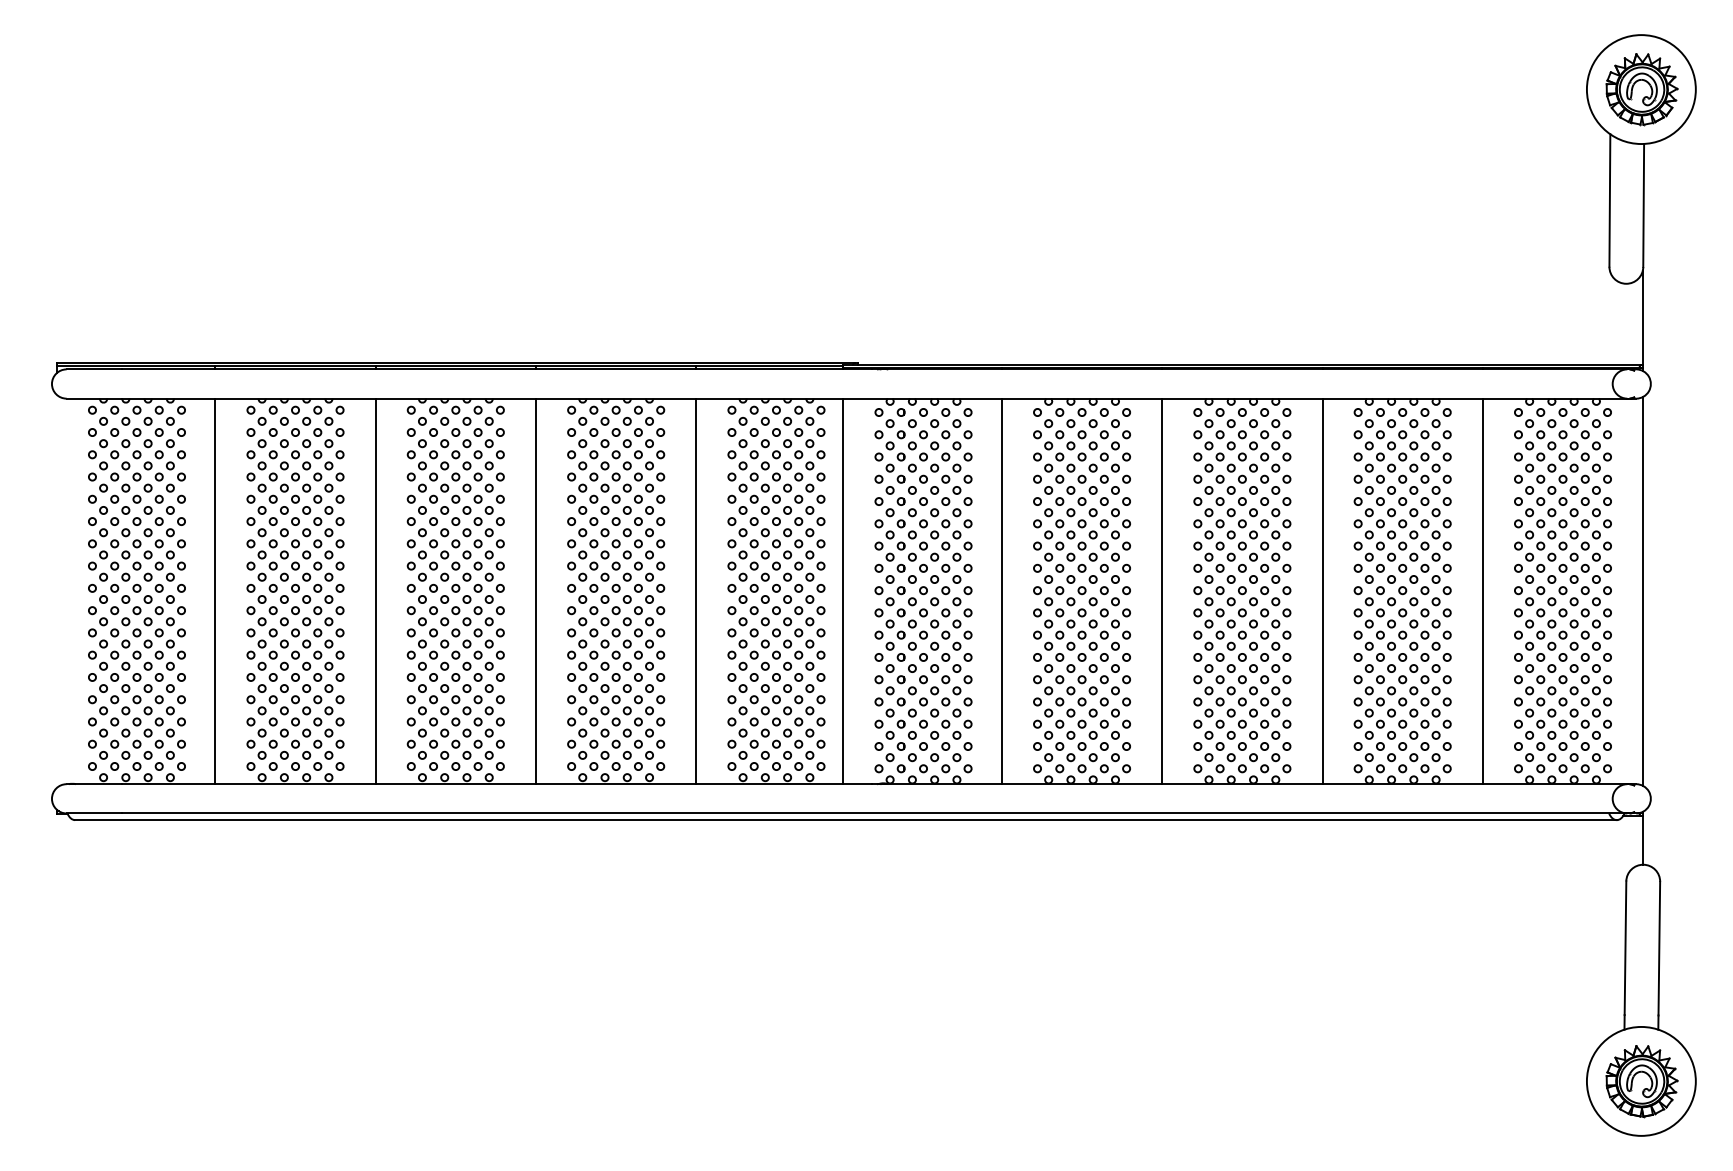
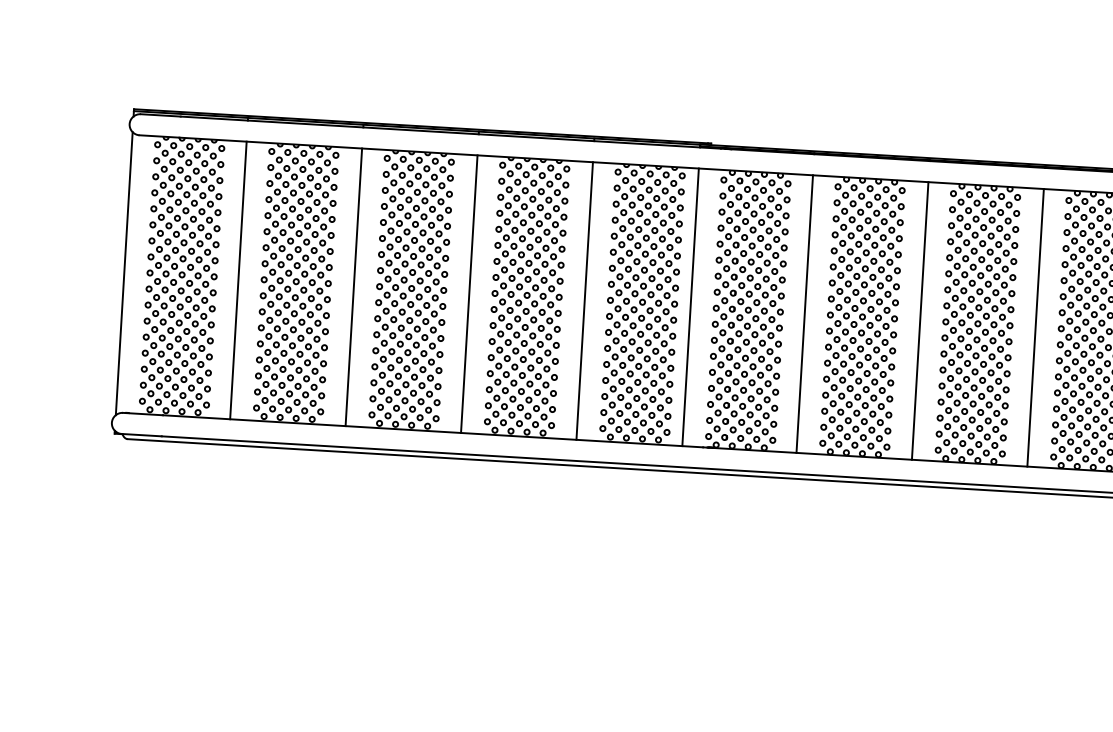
line: (56, 590) -> (124, 272), added

